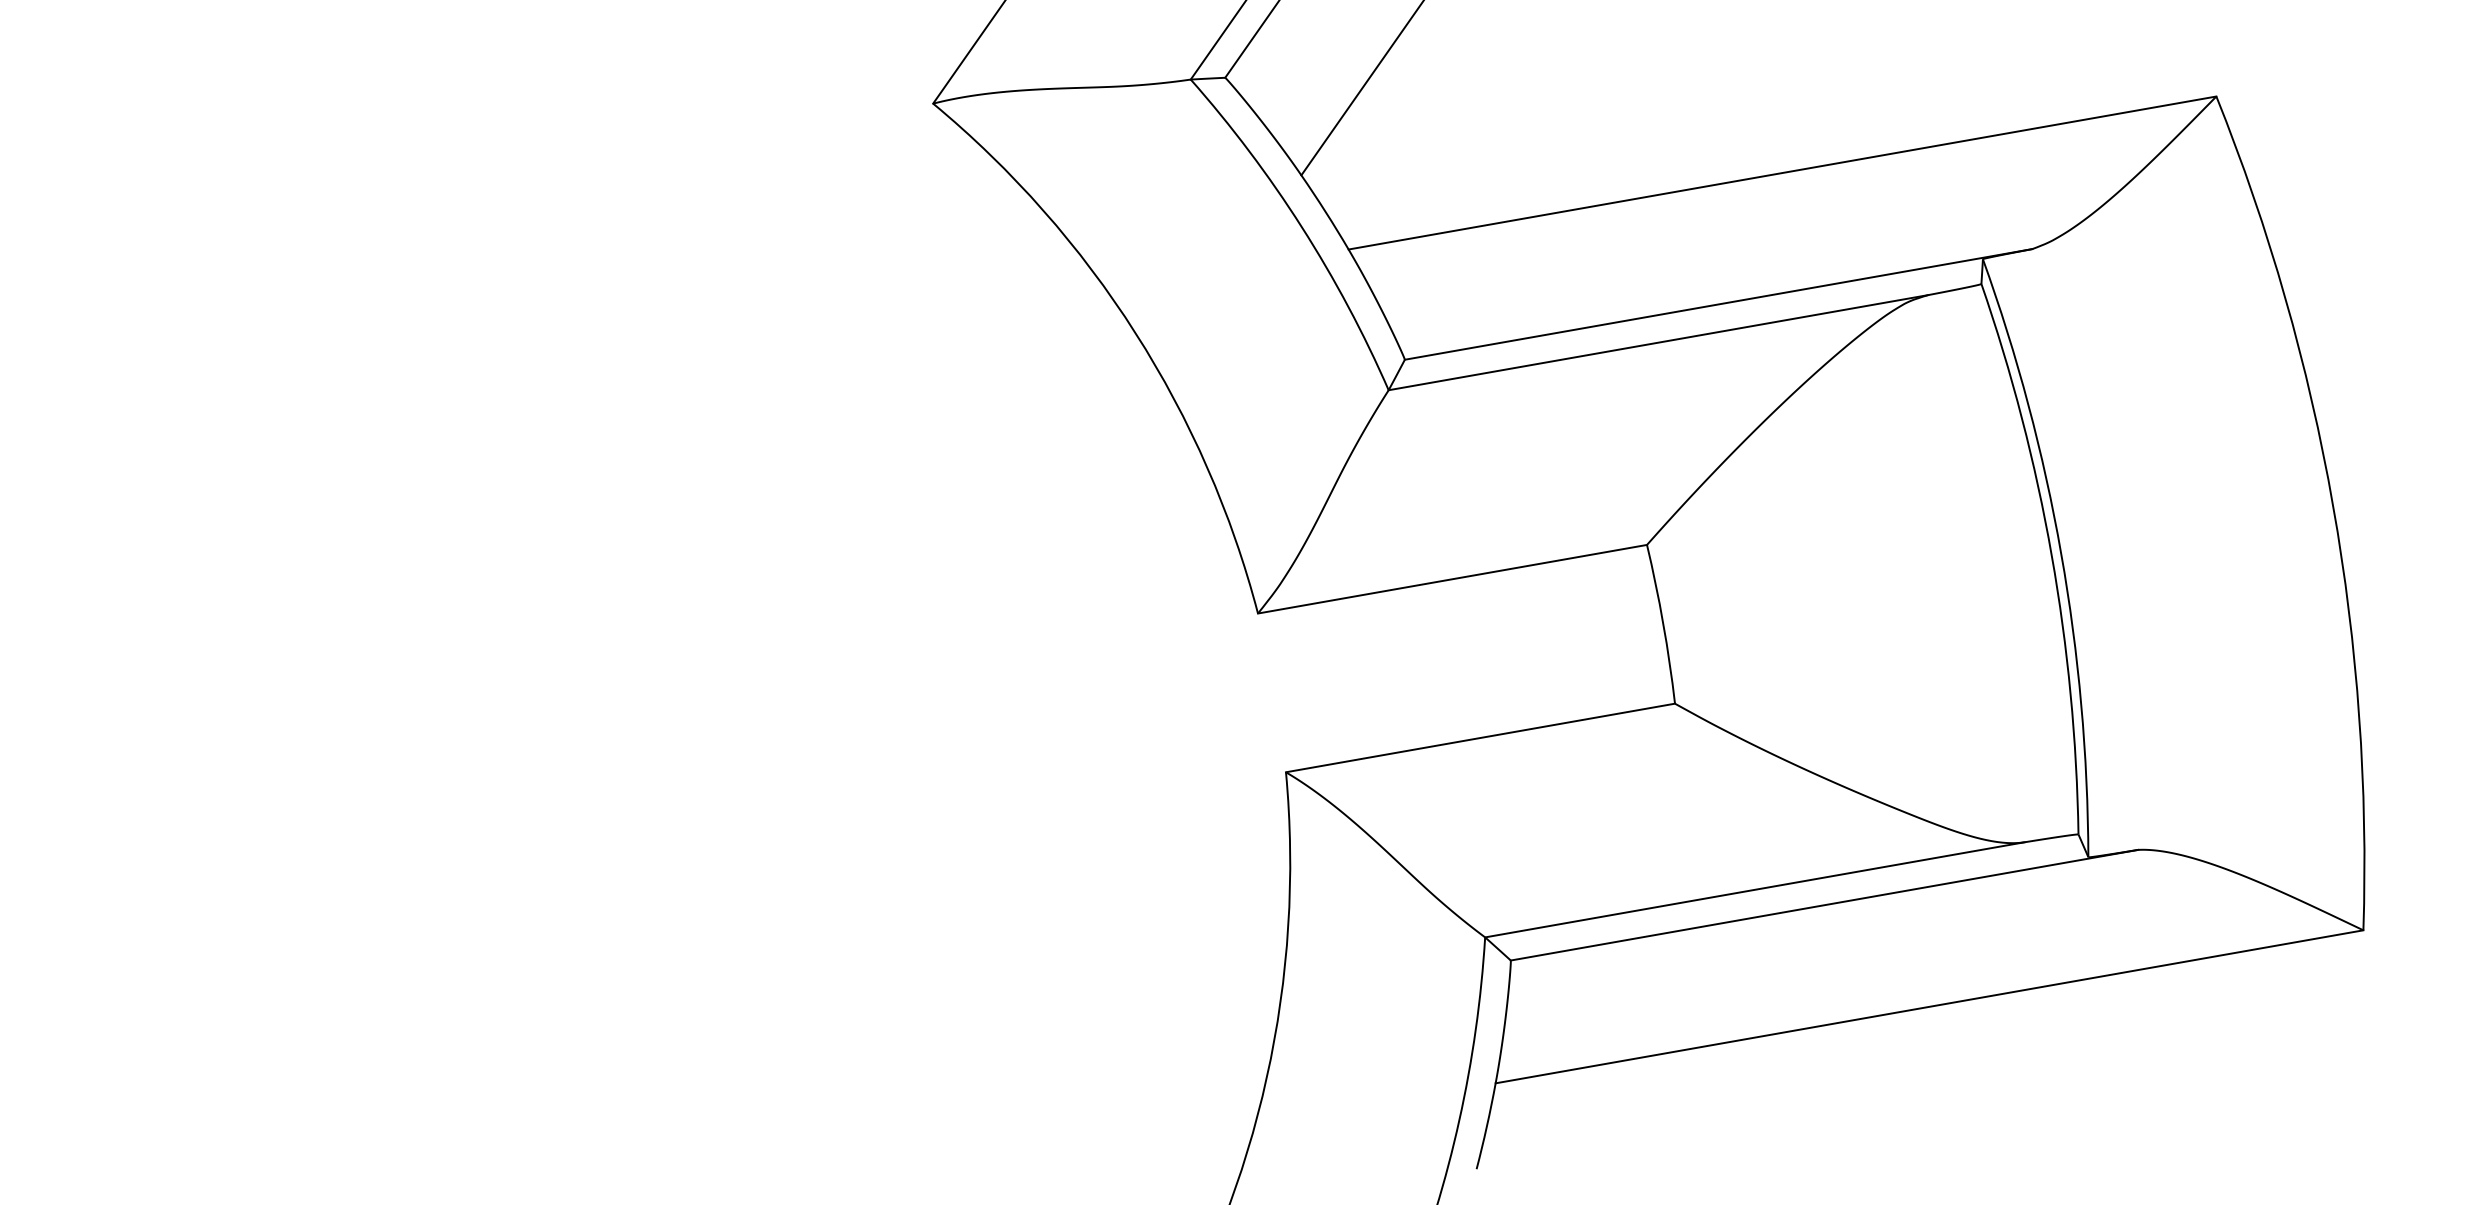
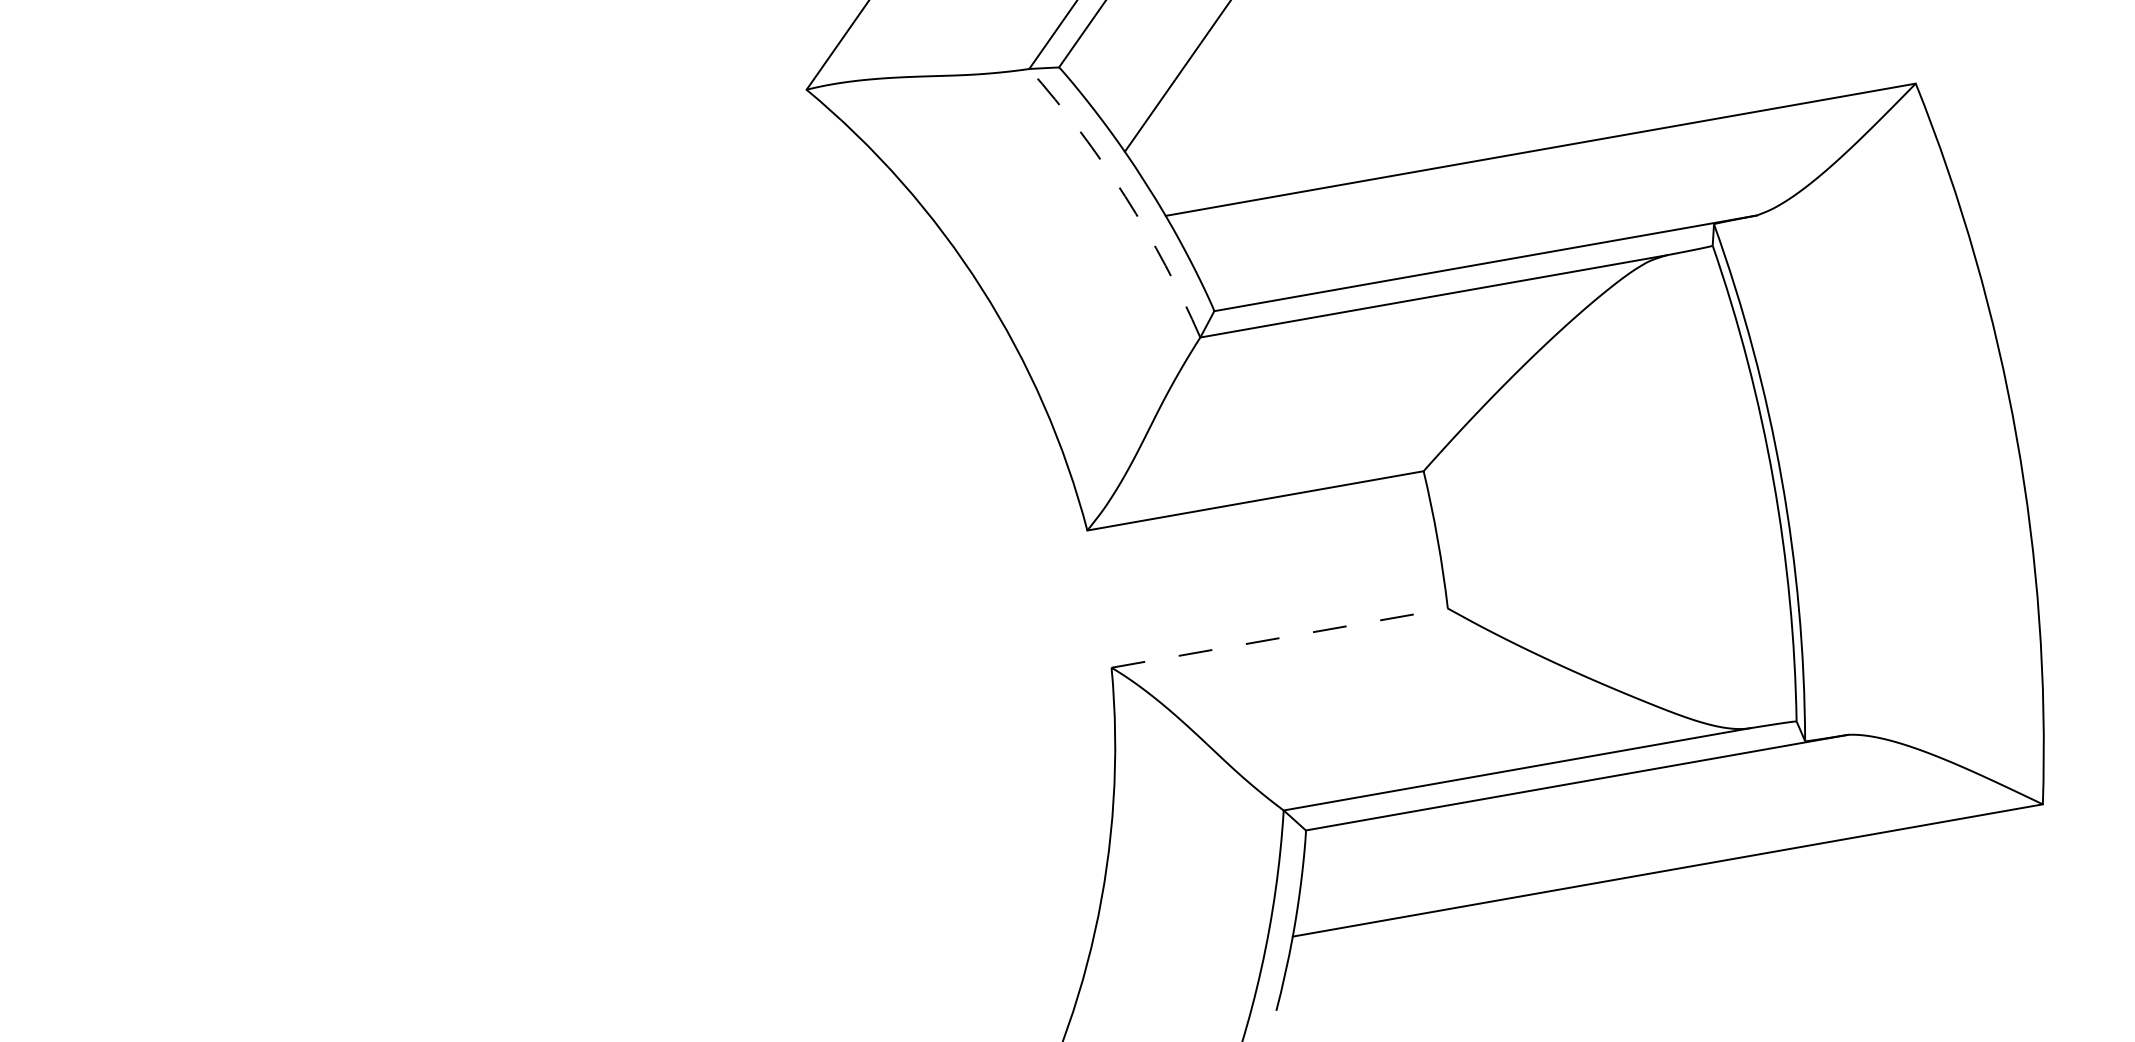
arc: (1302, 227) -> (1125, 196), solid -> dashed
line: (1480, 738) -> (1279, 638), solid -> dashed

